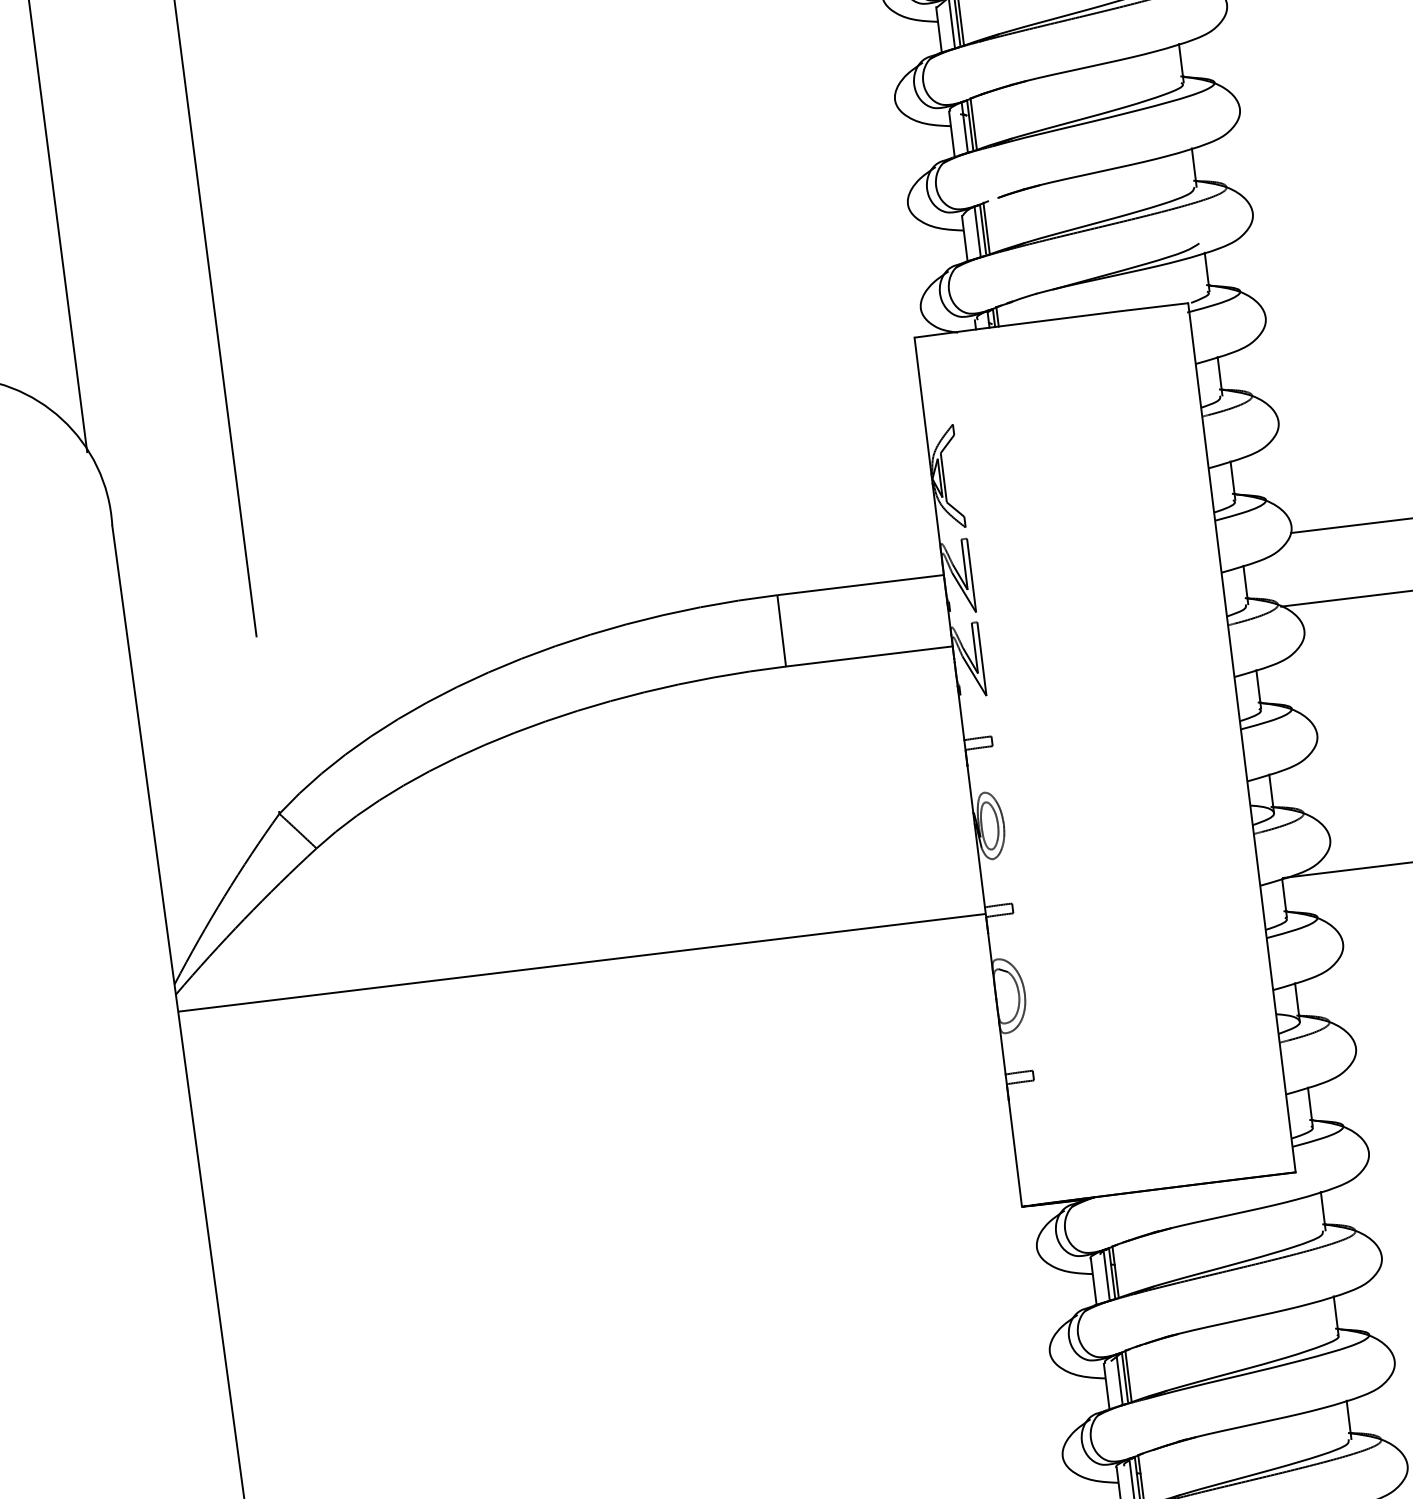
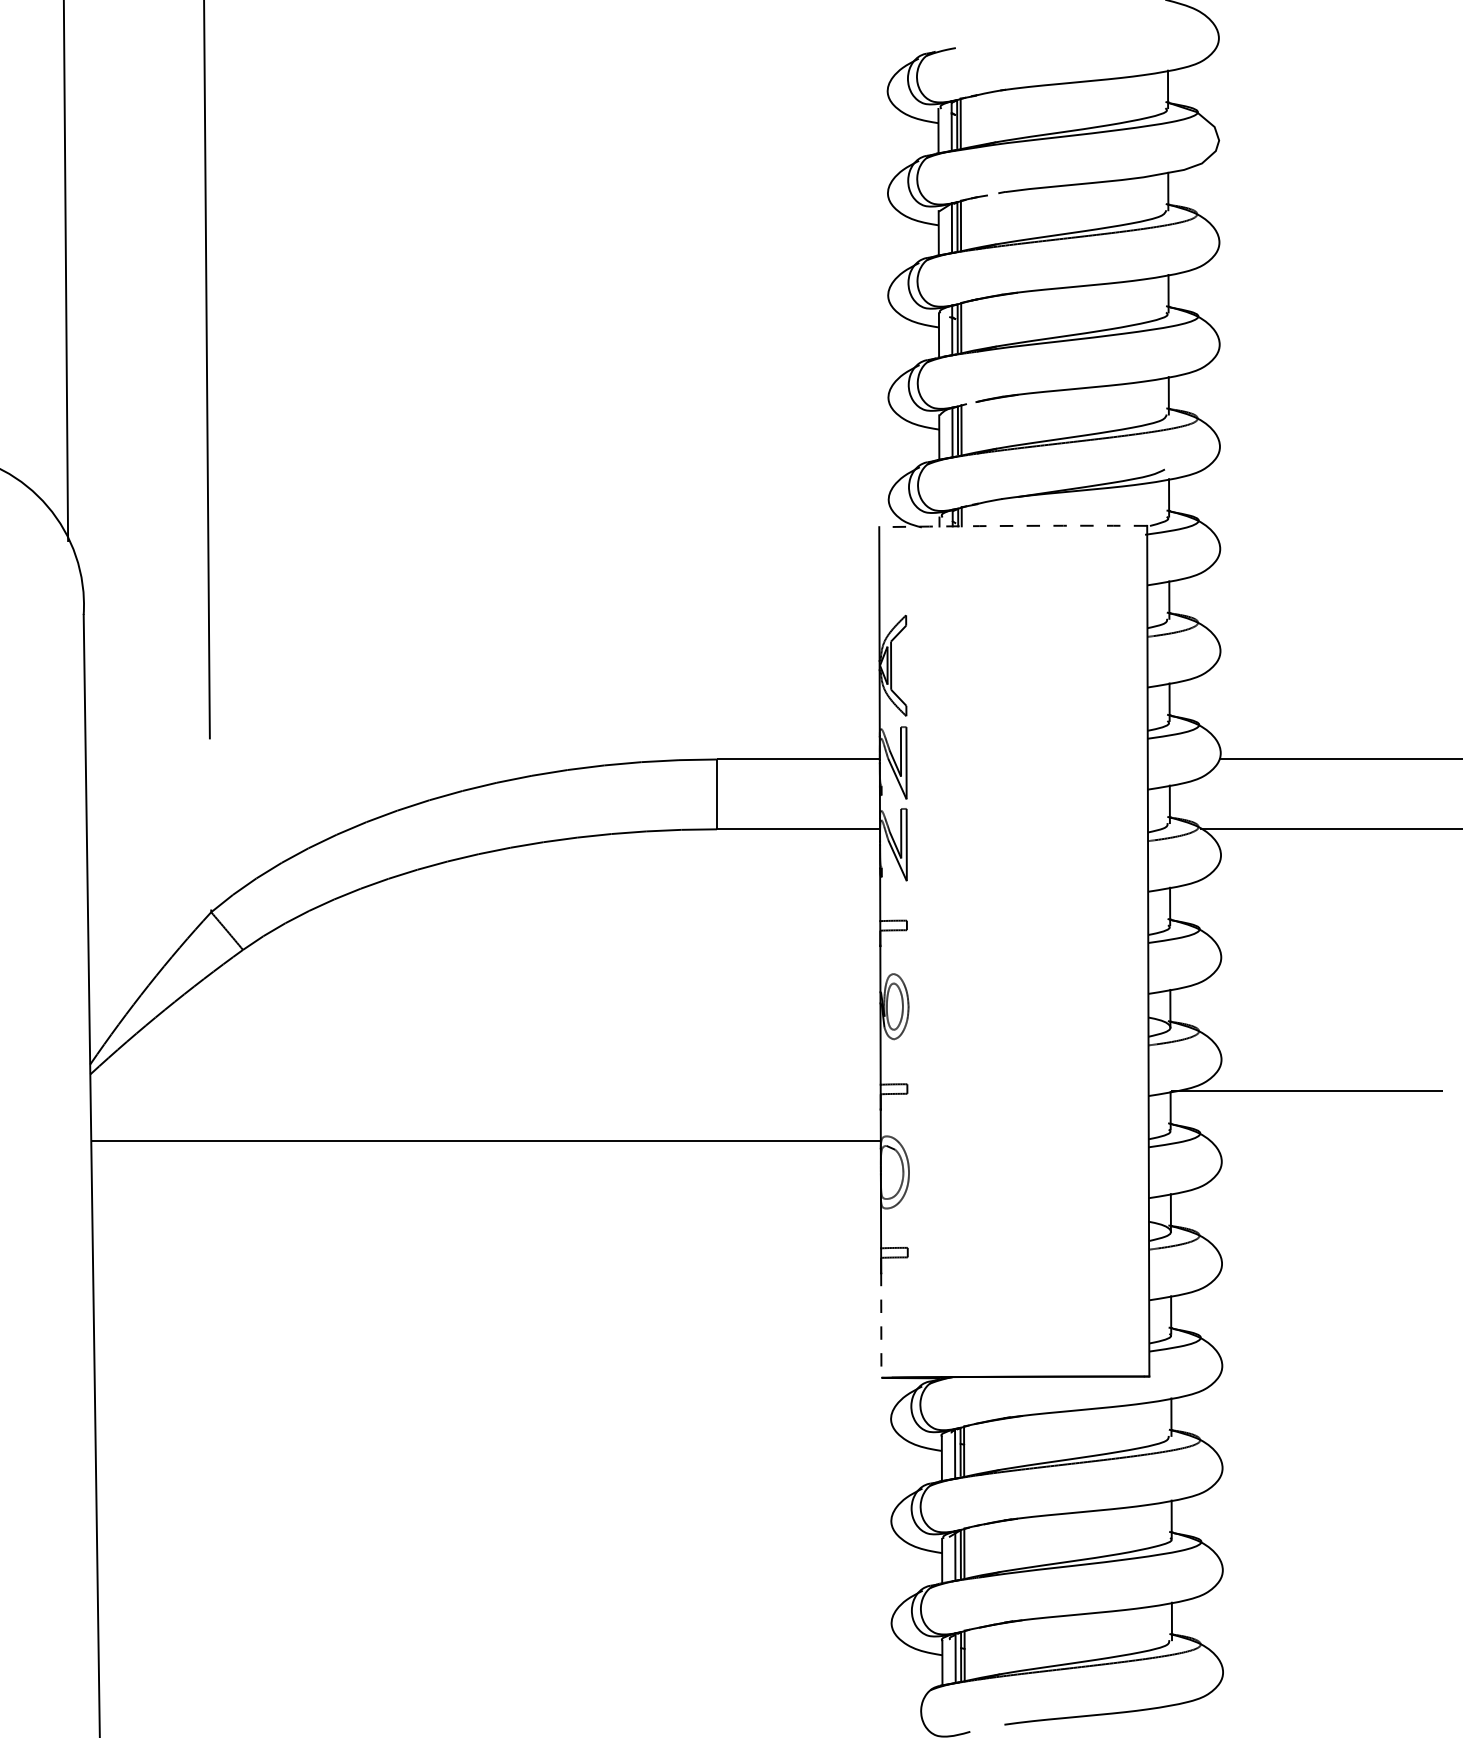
arc: (1051, 319) -> (1013, 525), solid -> dashed
line: (581, 963) -> (485, 1141), moved
line: (1015, 1153) -> (881, 1325), solid -> dashed

